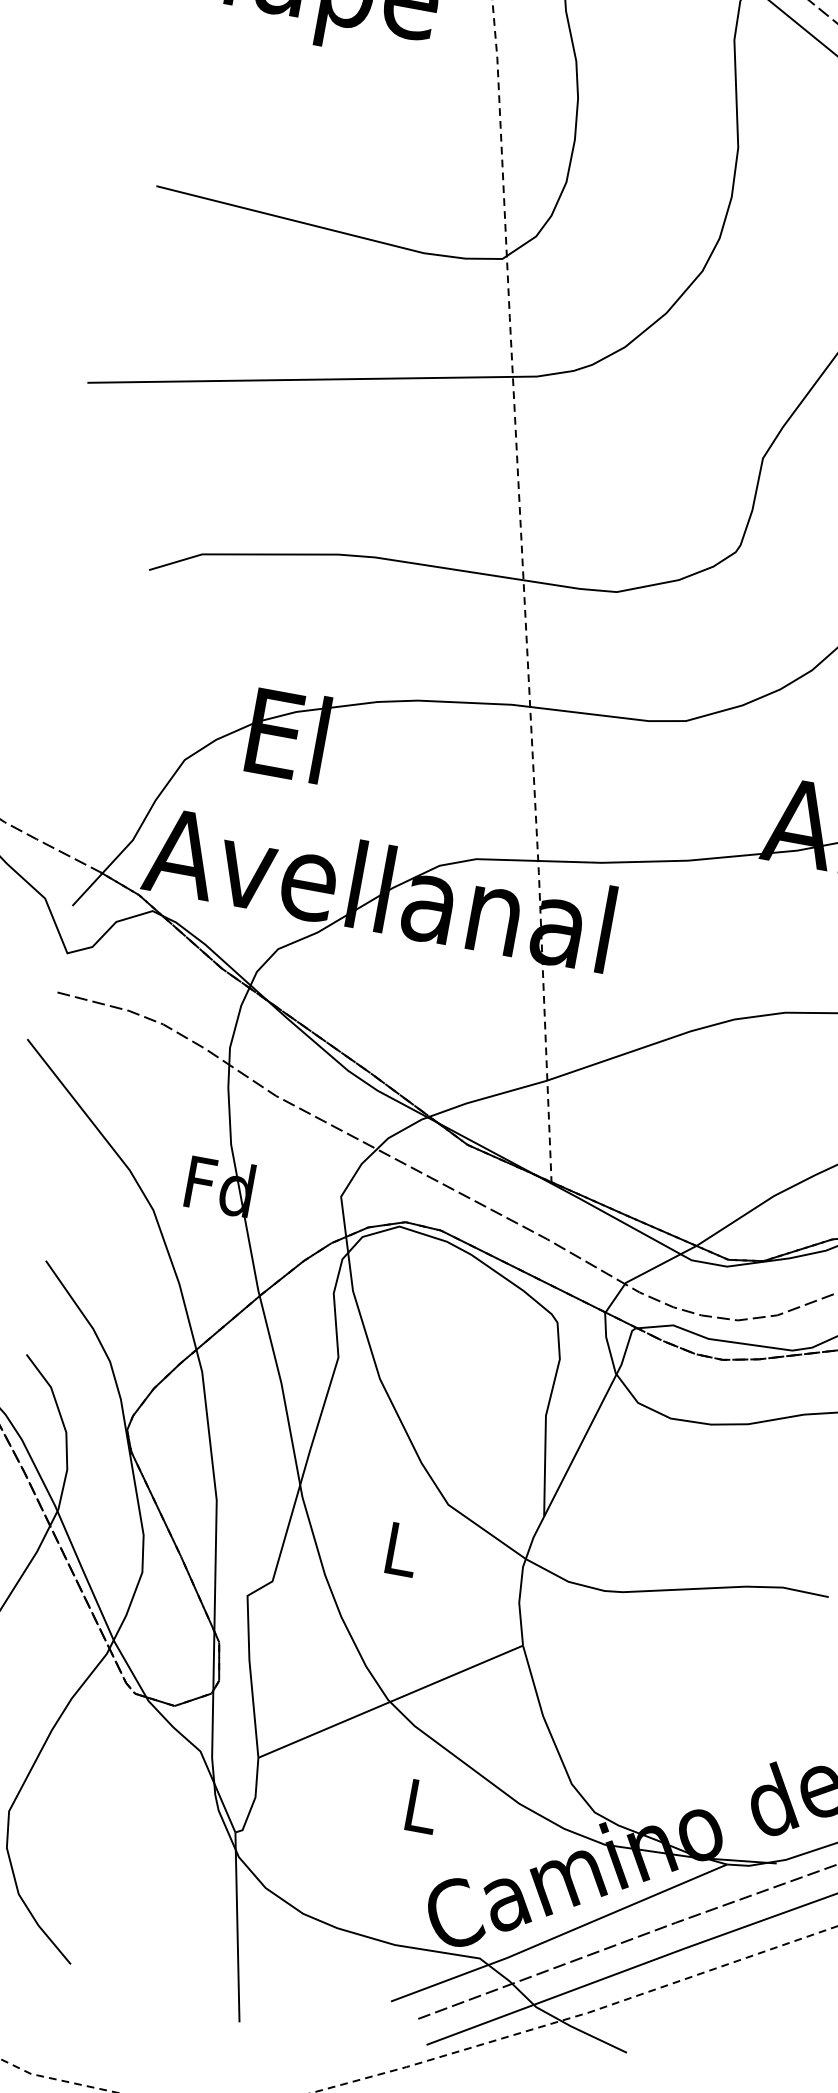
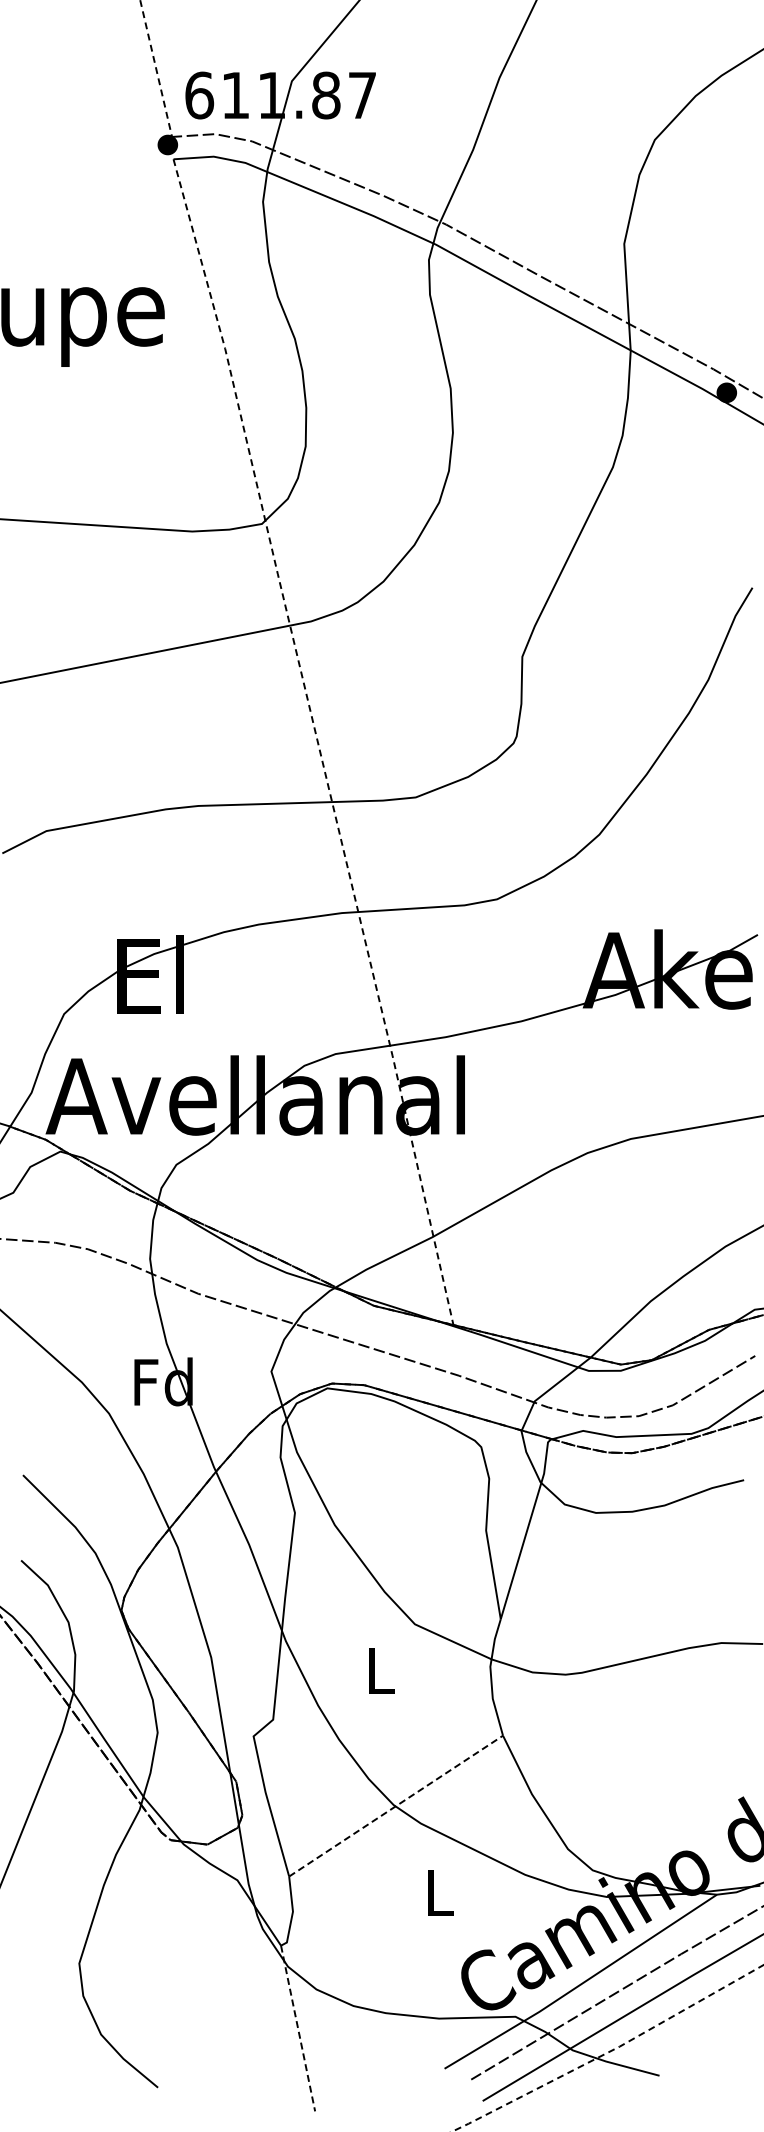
line: (391, 1701) -> (396, 1805), solid -> dashed
line: (237, 1927) -> (298, 2028), solid -> dashed

